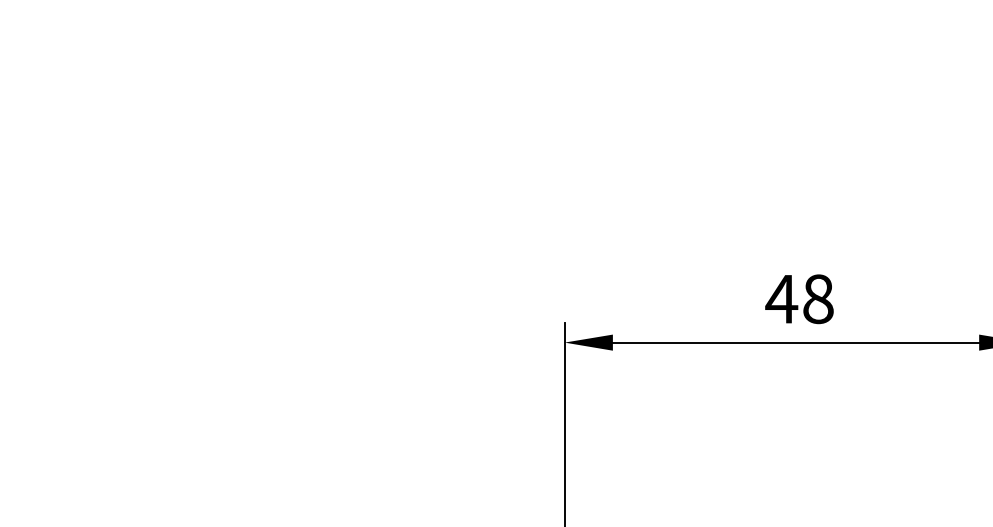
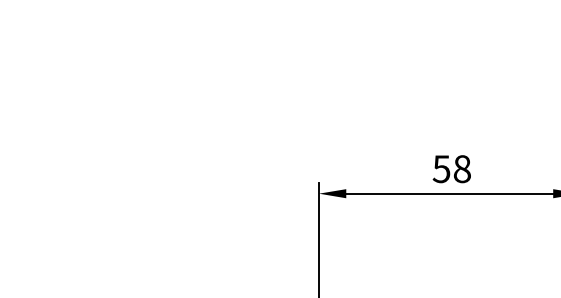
text: (781, 299) -> (441, 169), 48 -> 58

